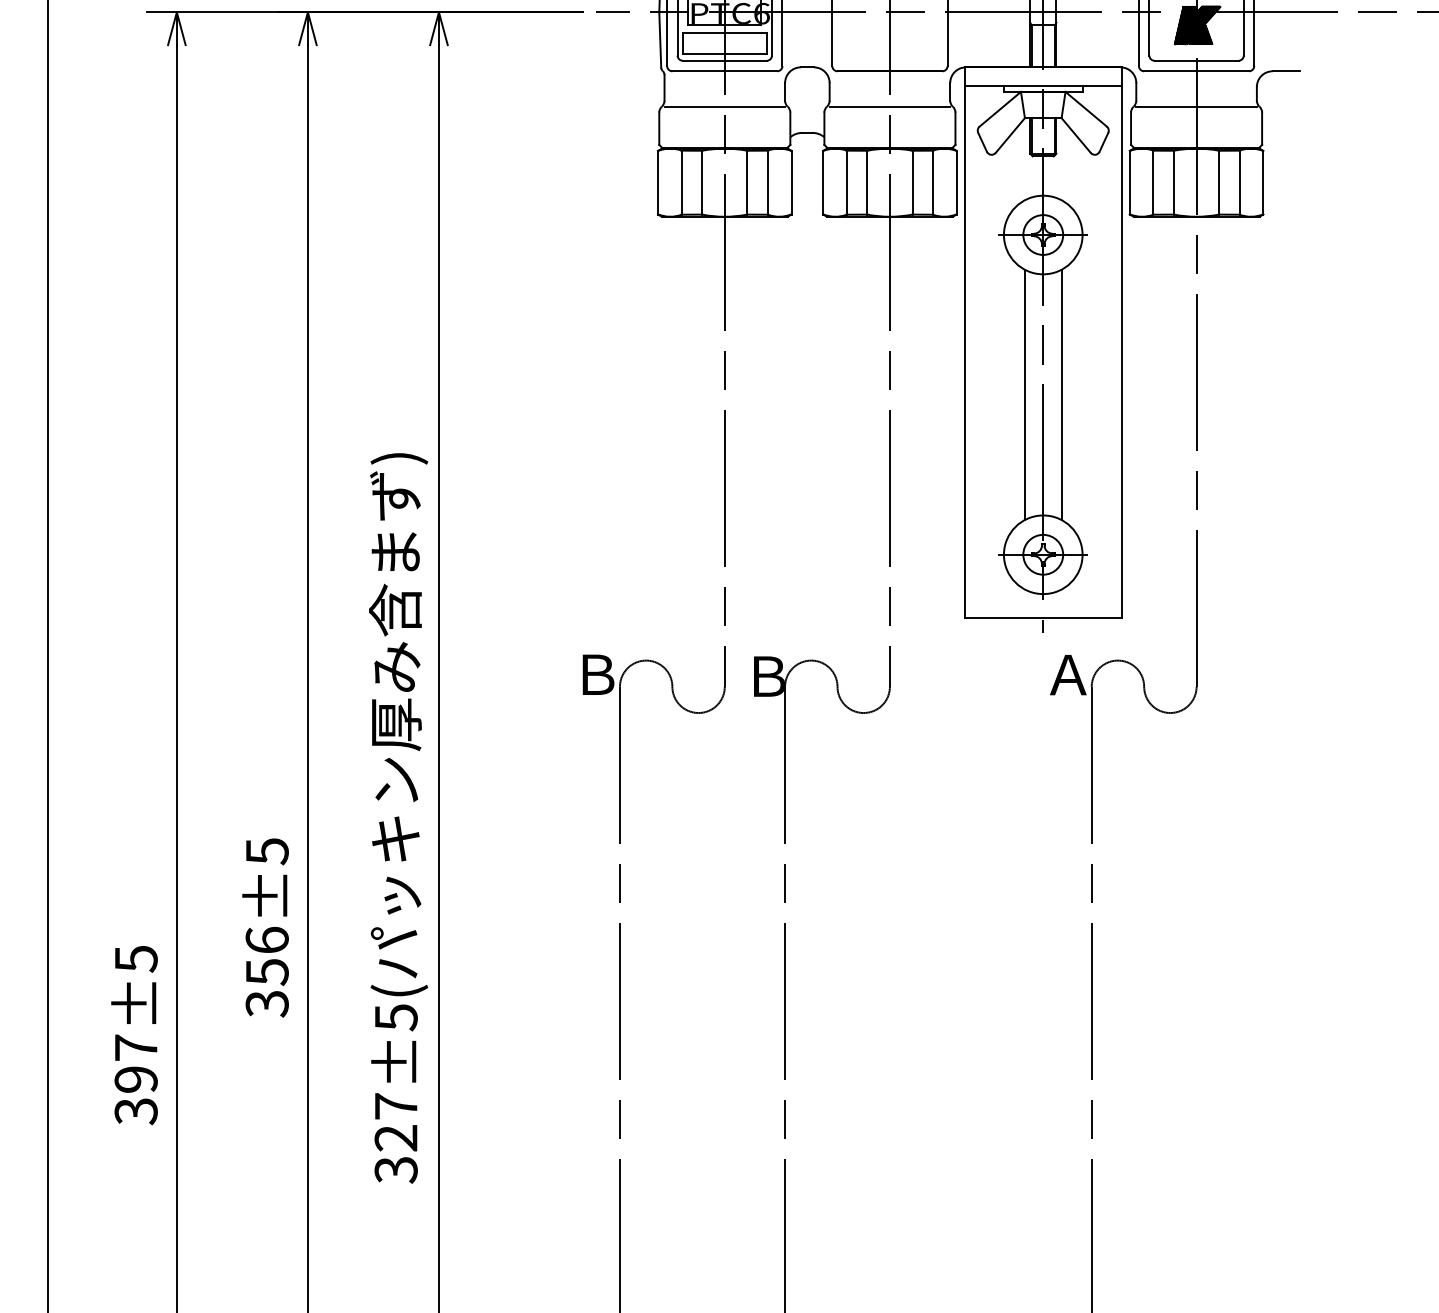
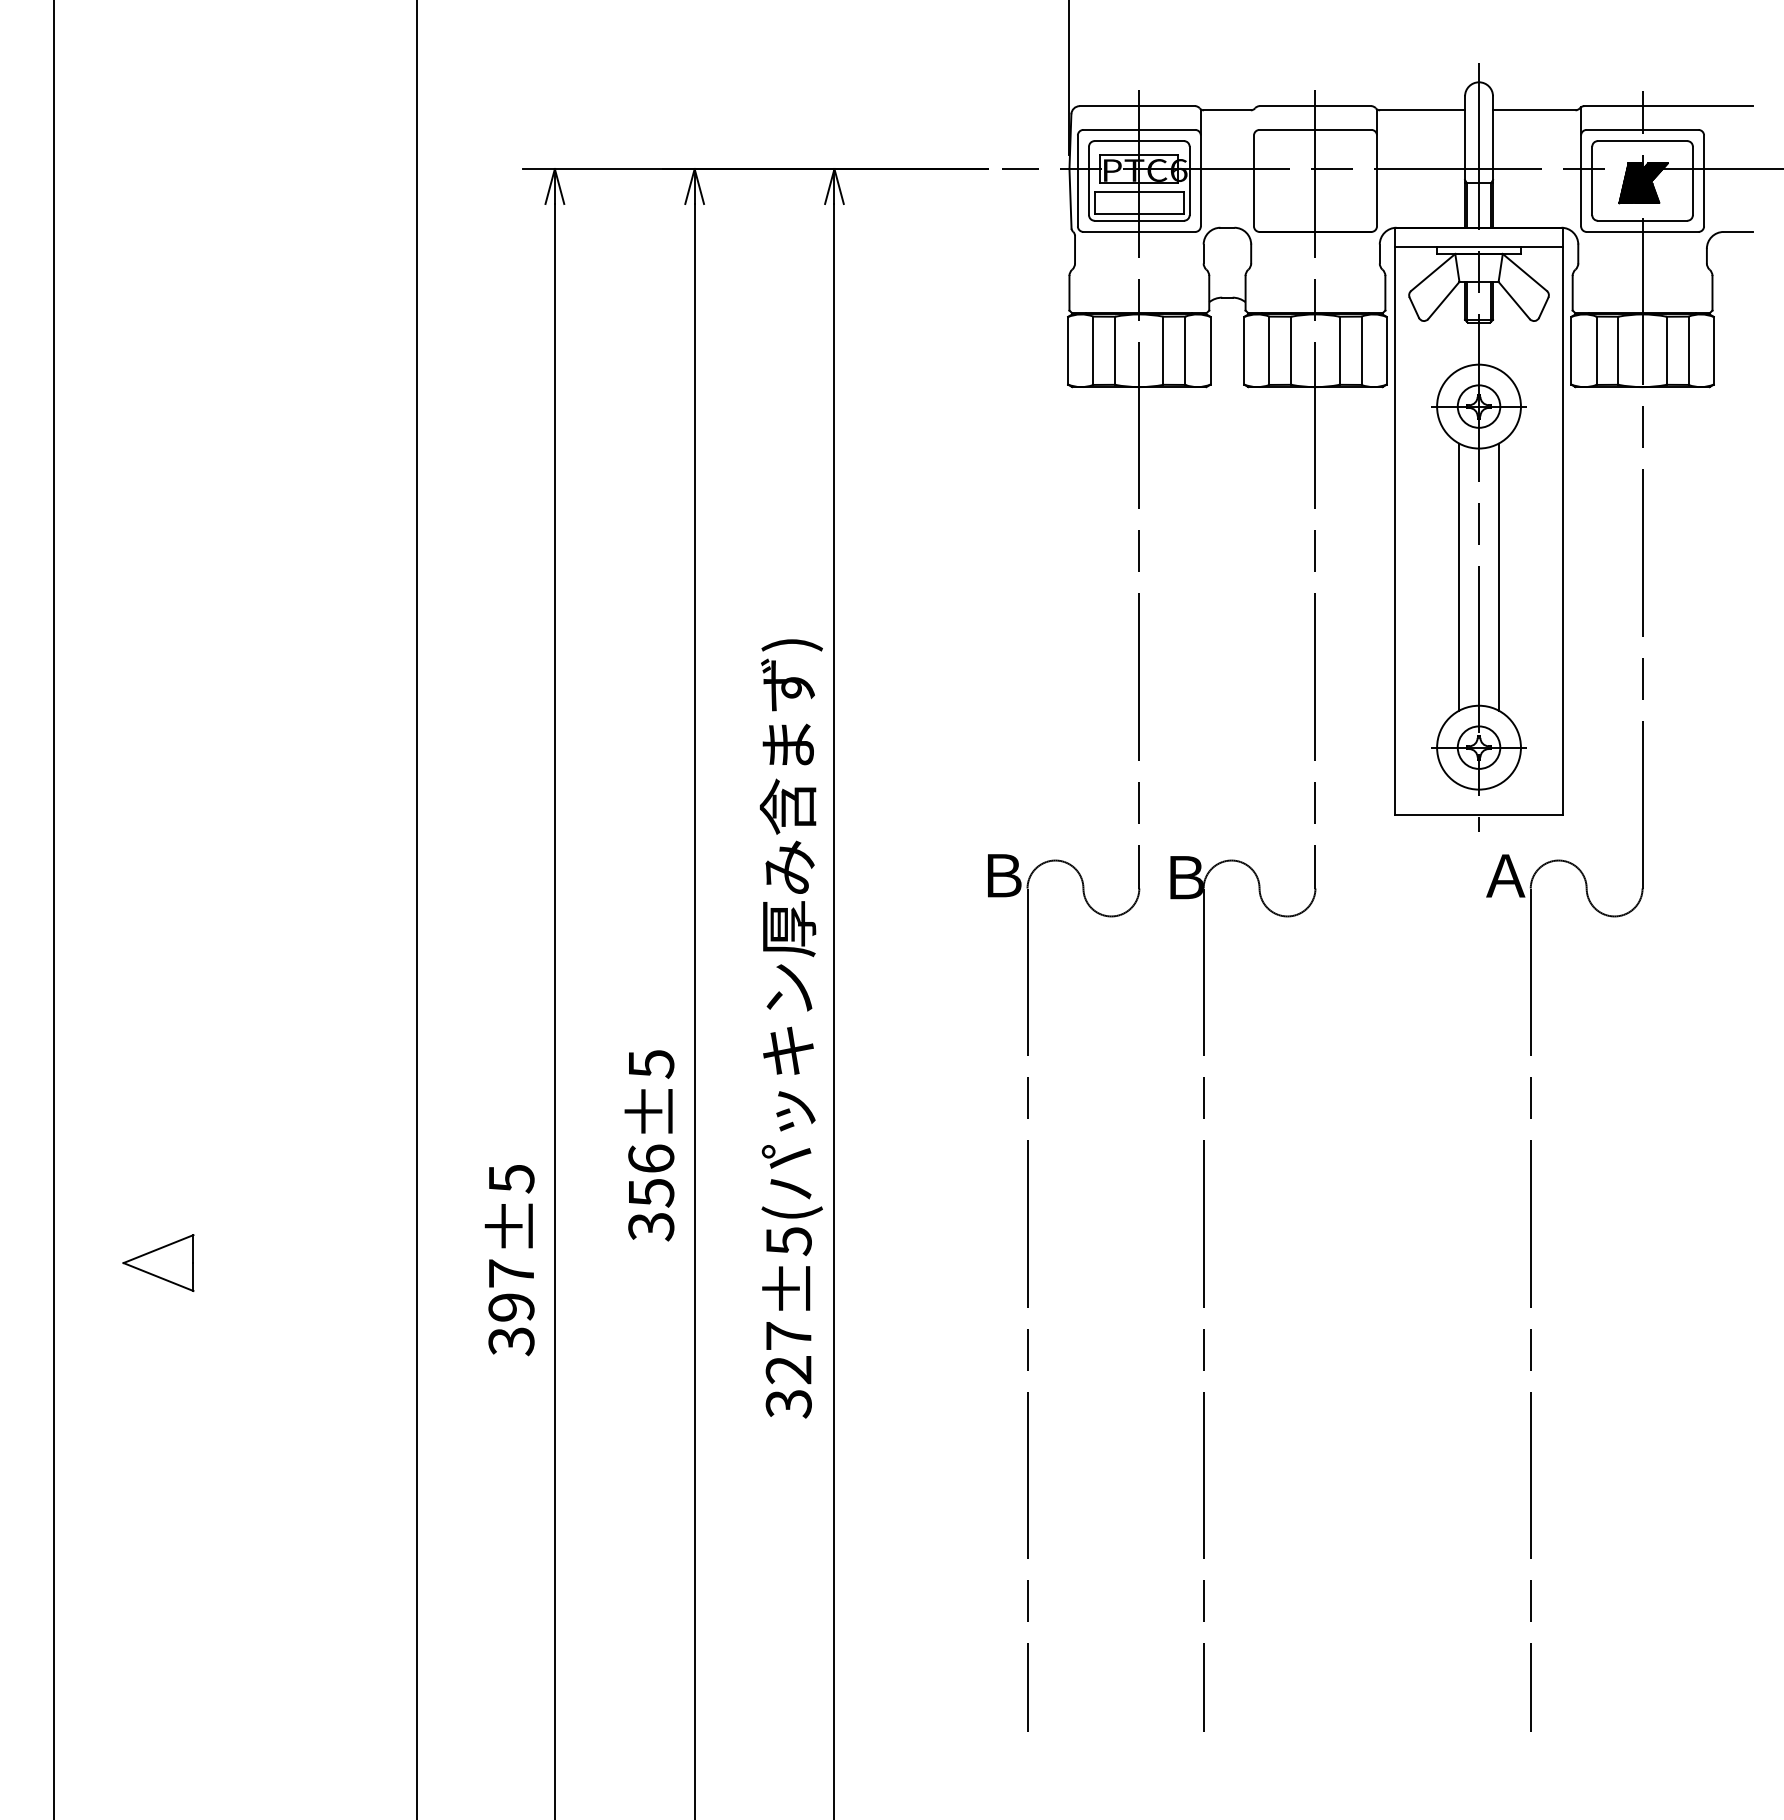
line: (724, 106) -> (1139, 269), removed
line: (889, 106) -> (1315, 269), removed
line: (1196, 106) -> (1642, 269), removed

